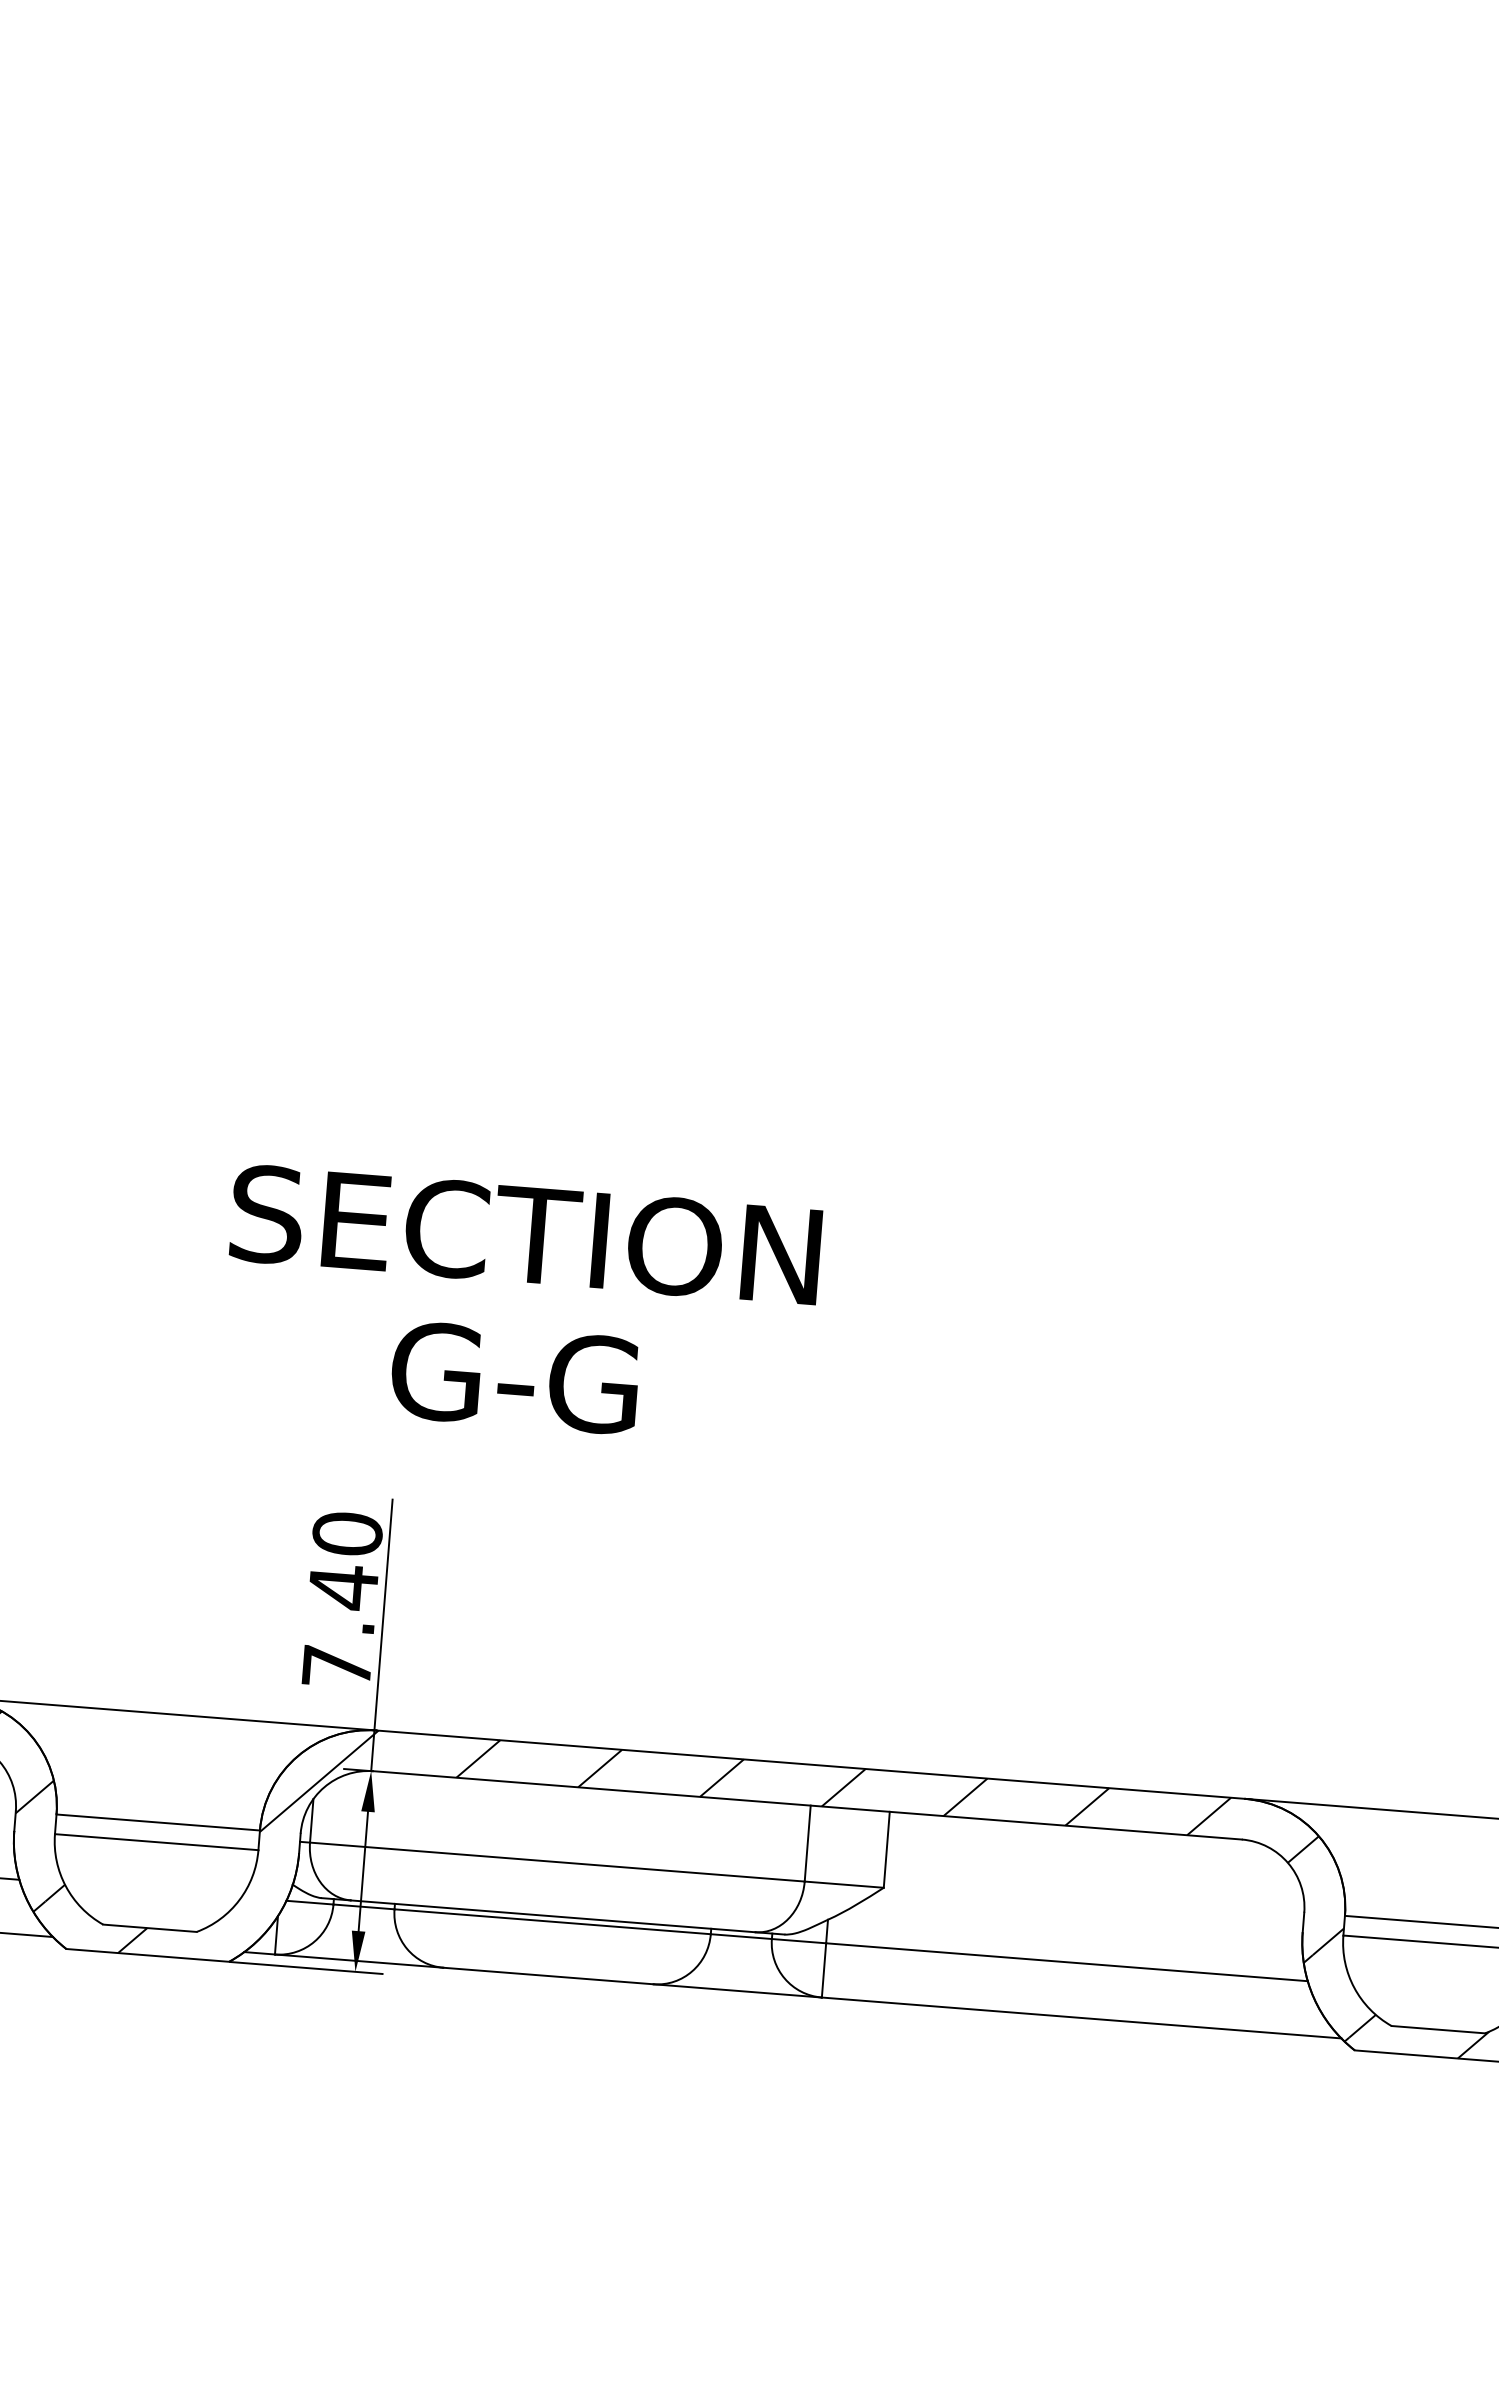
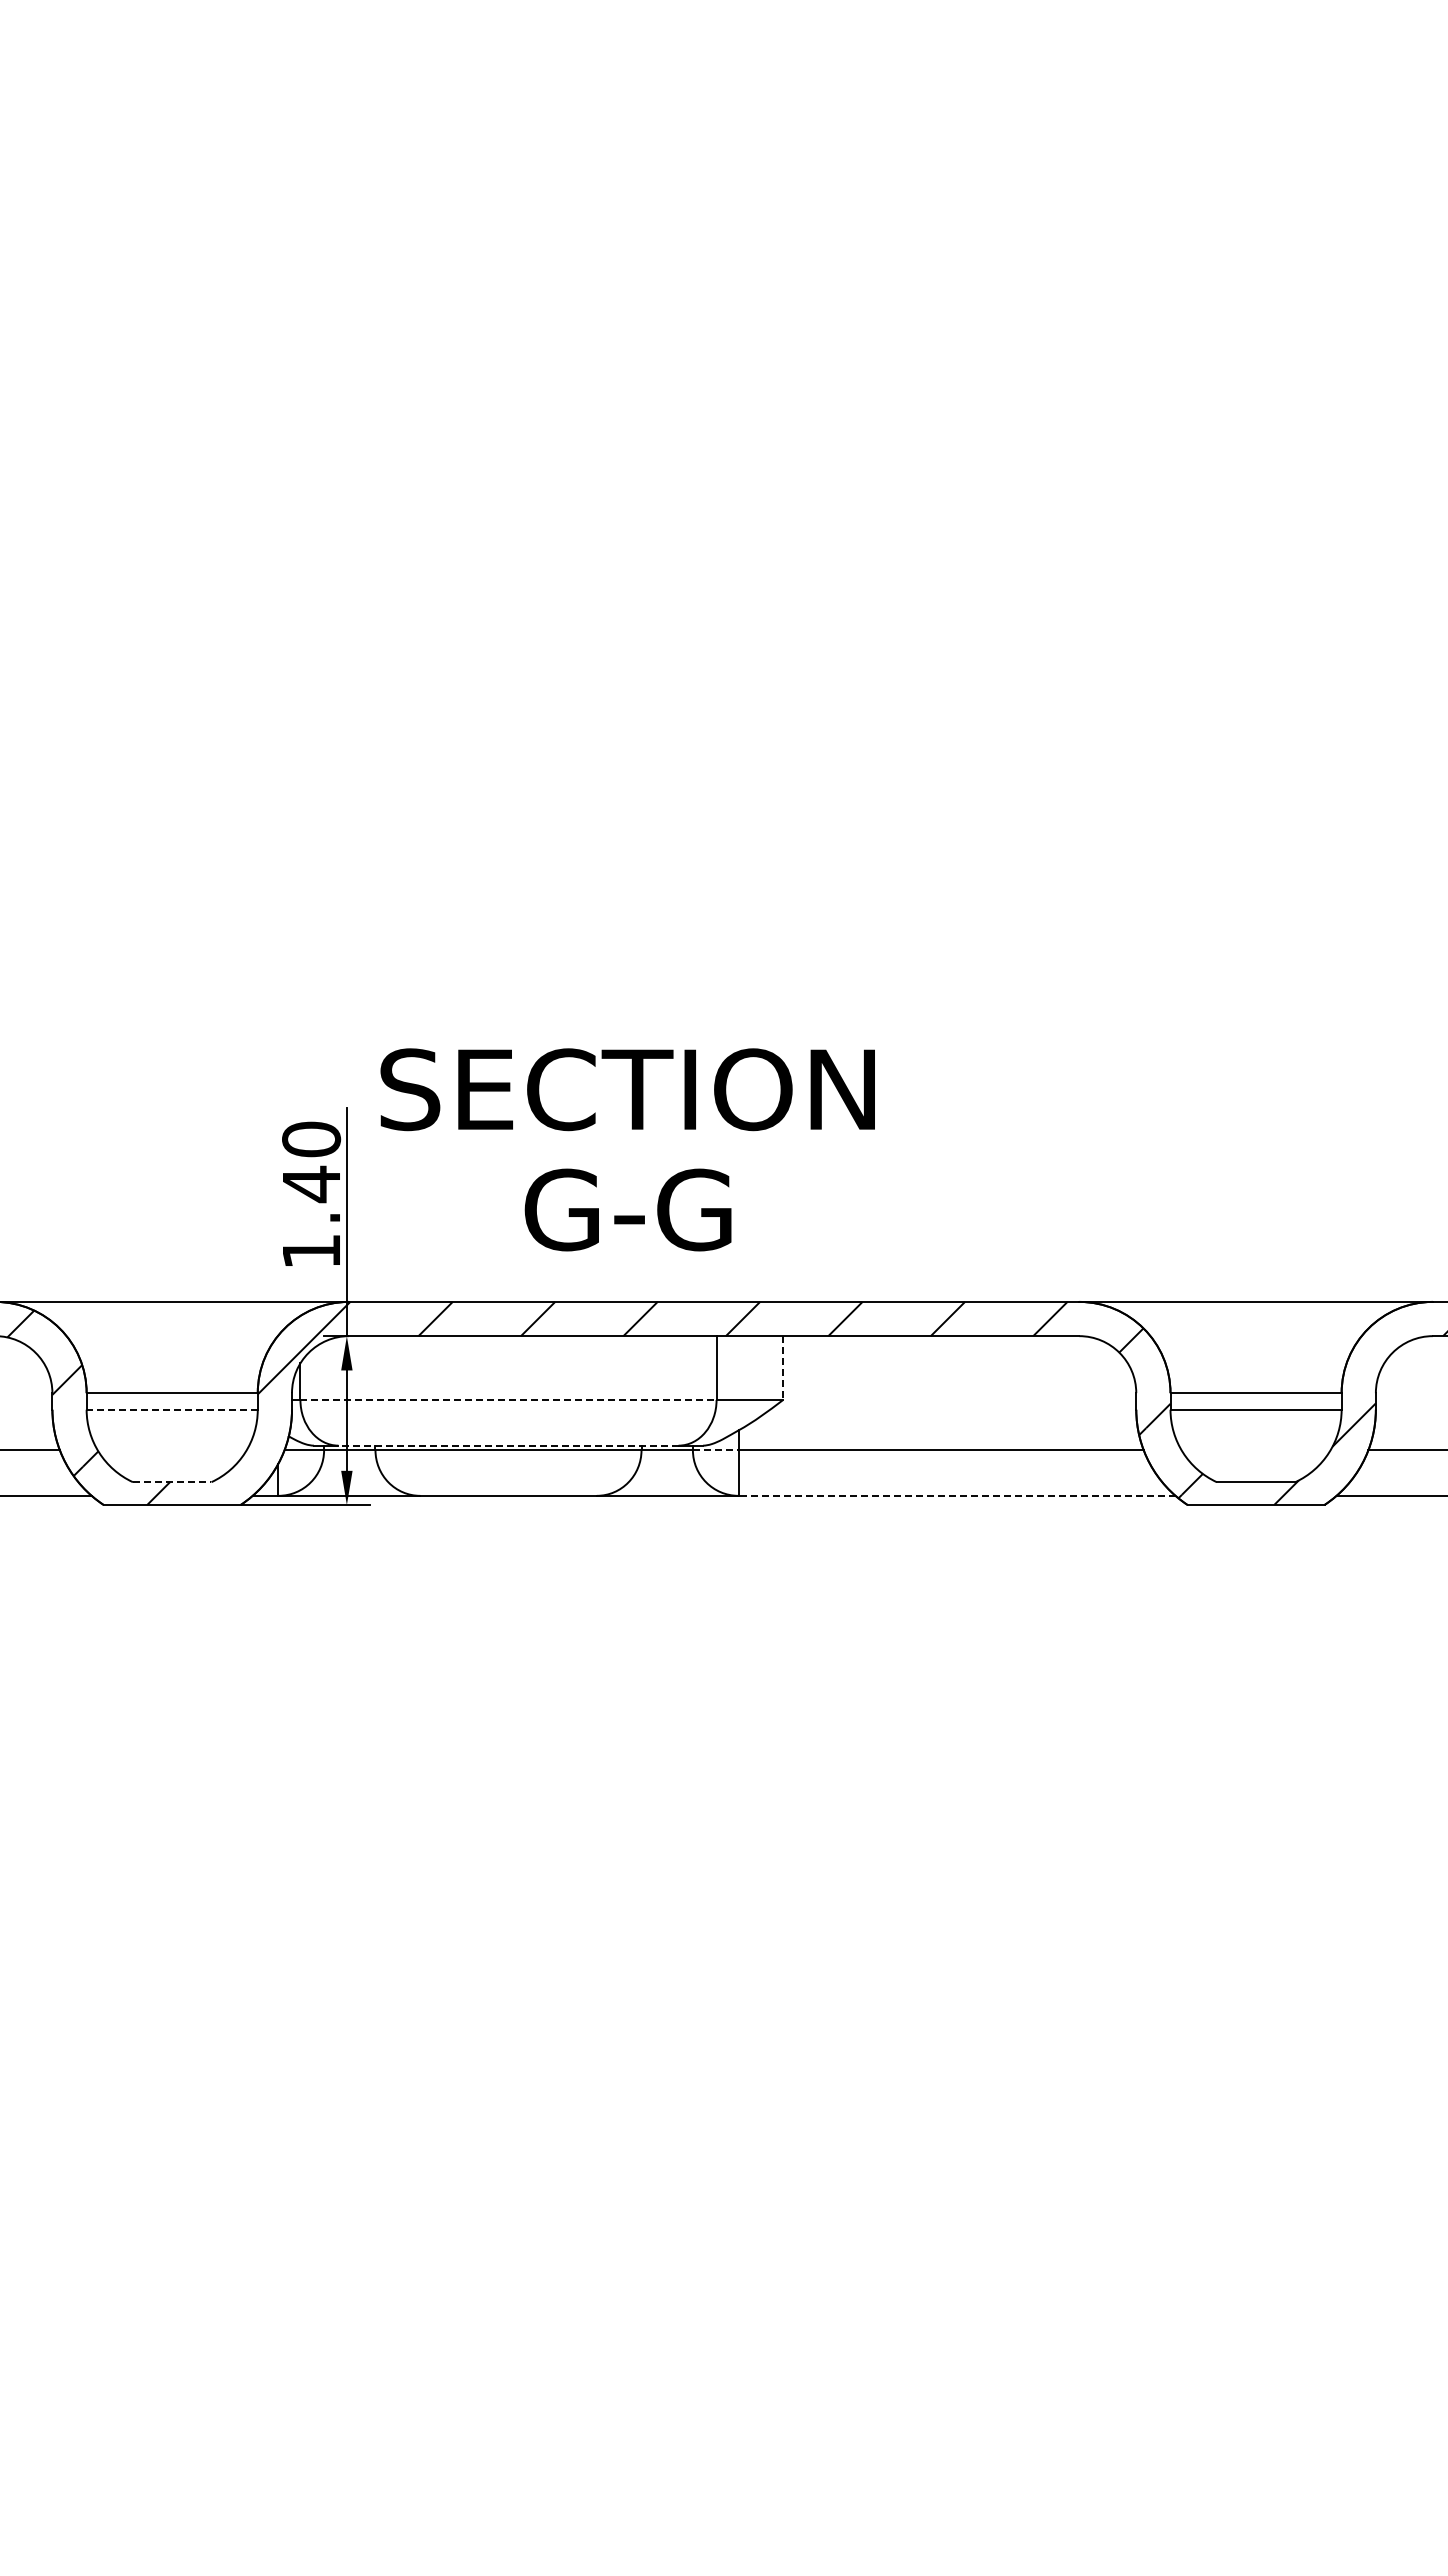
text: (519, 1305) -> (627, 1149), moved
text: (337, 1667) -> (311, 1251), 7.40 -> 1.40
line: (157, 1841) -> (172, 1409), solid -> dashed
line: (887, 1850) -> (783, 1368), solid -> dashed
line: (558, 1862) -> (509, 1400), solid -> dashed
line: (553, 1916) -> (508, 1445), solid -> dashed
line: (150, 1928) -> (172, 1482), solid -> dashed
line: (798, 1941) -> (715, 1450), solid -> dashed
line: (1082, 2017) -> (957, 1495), solid -> dashed

